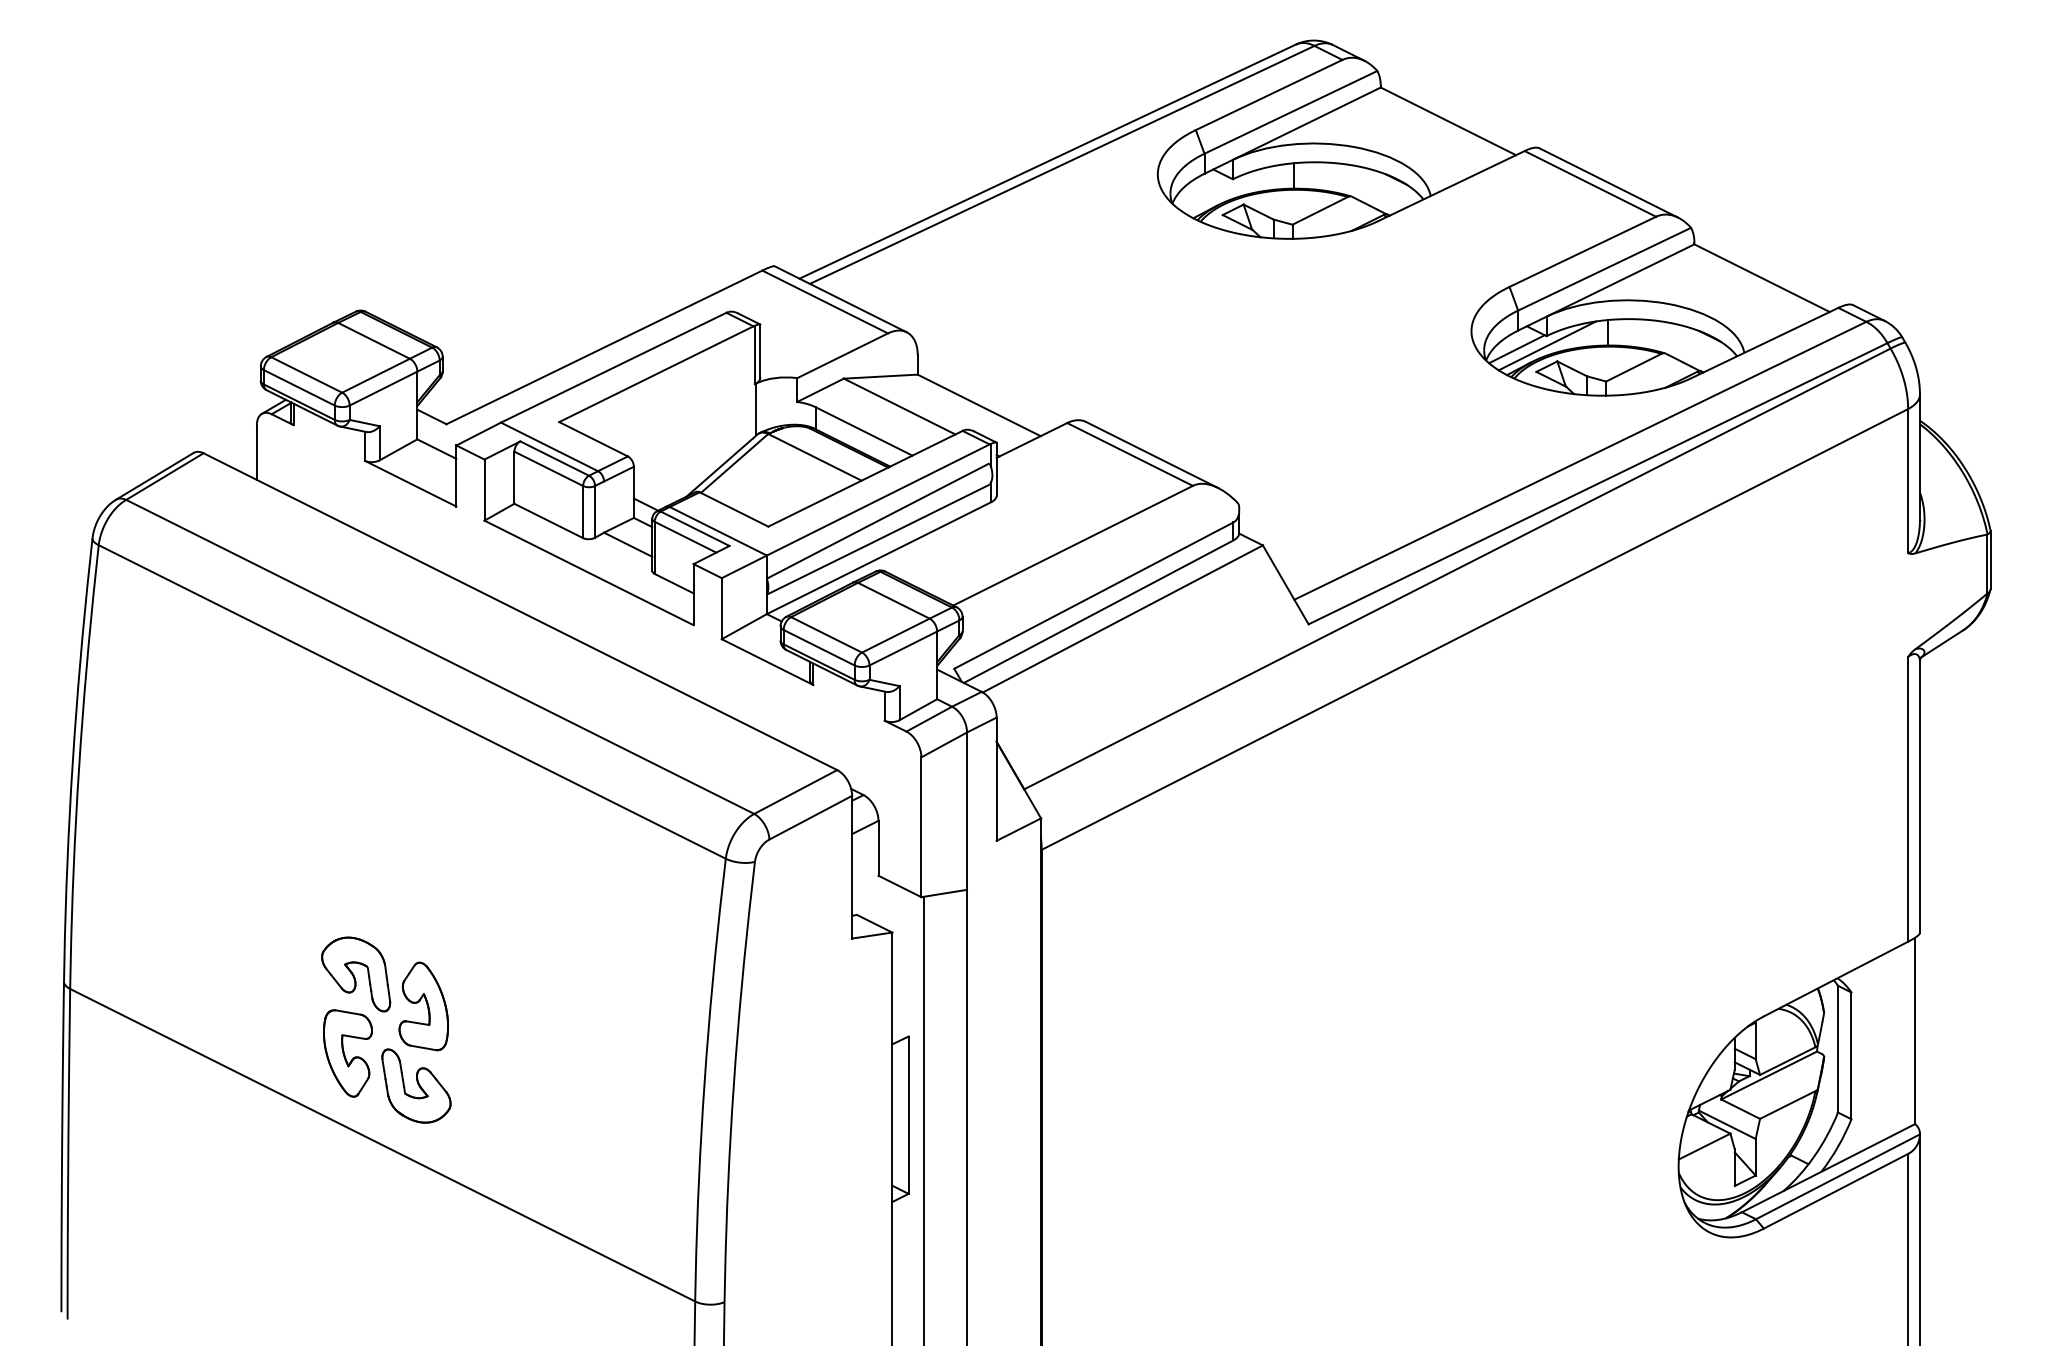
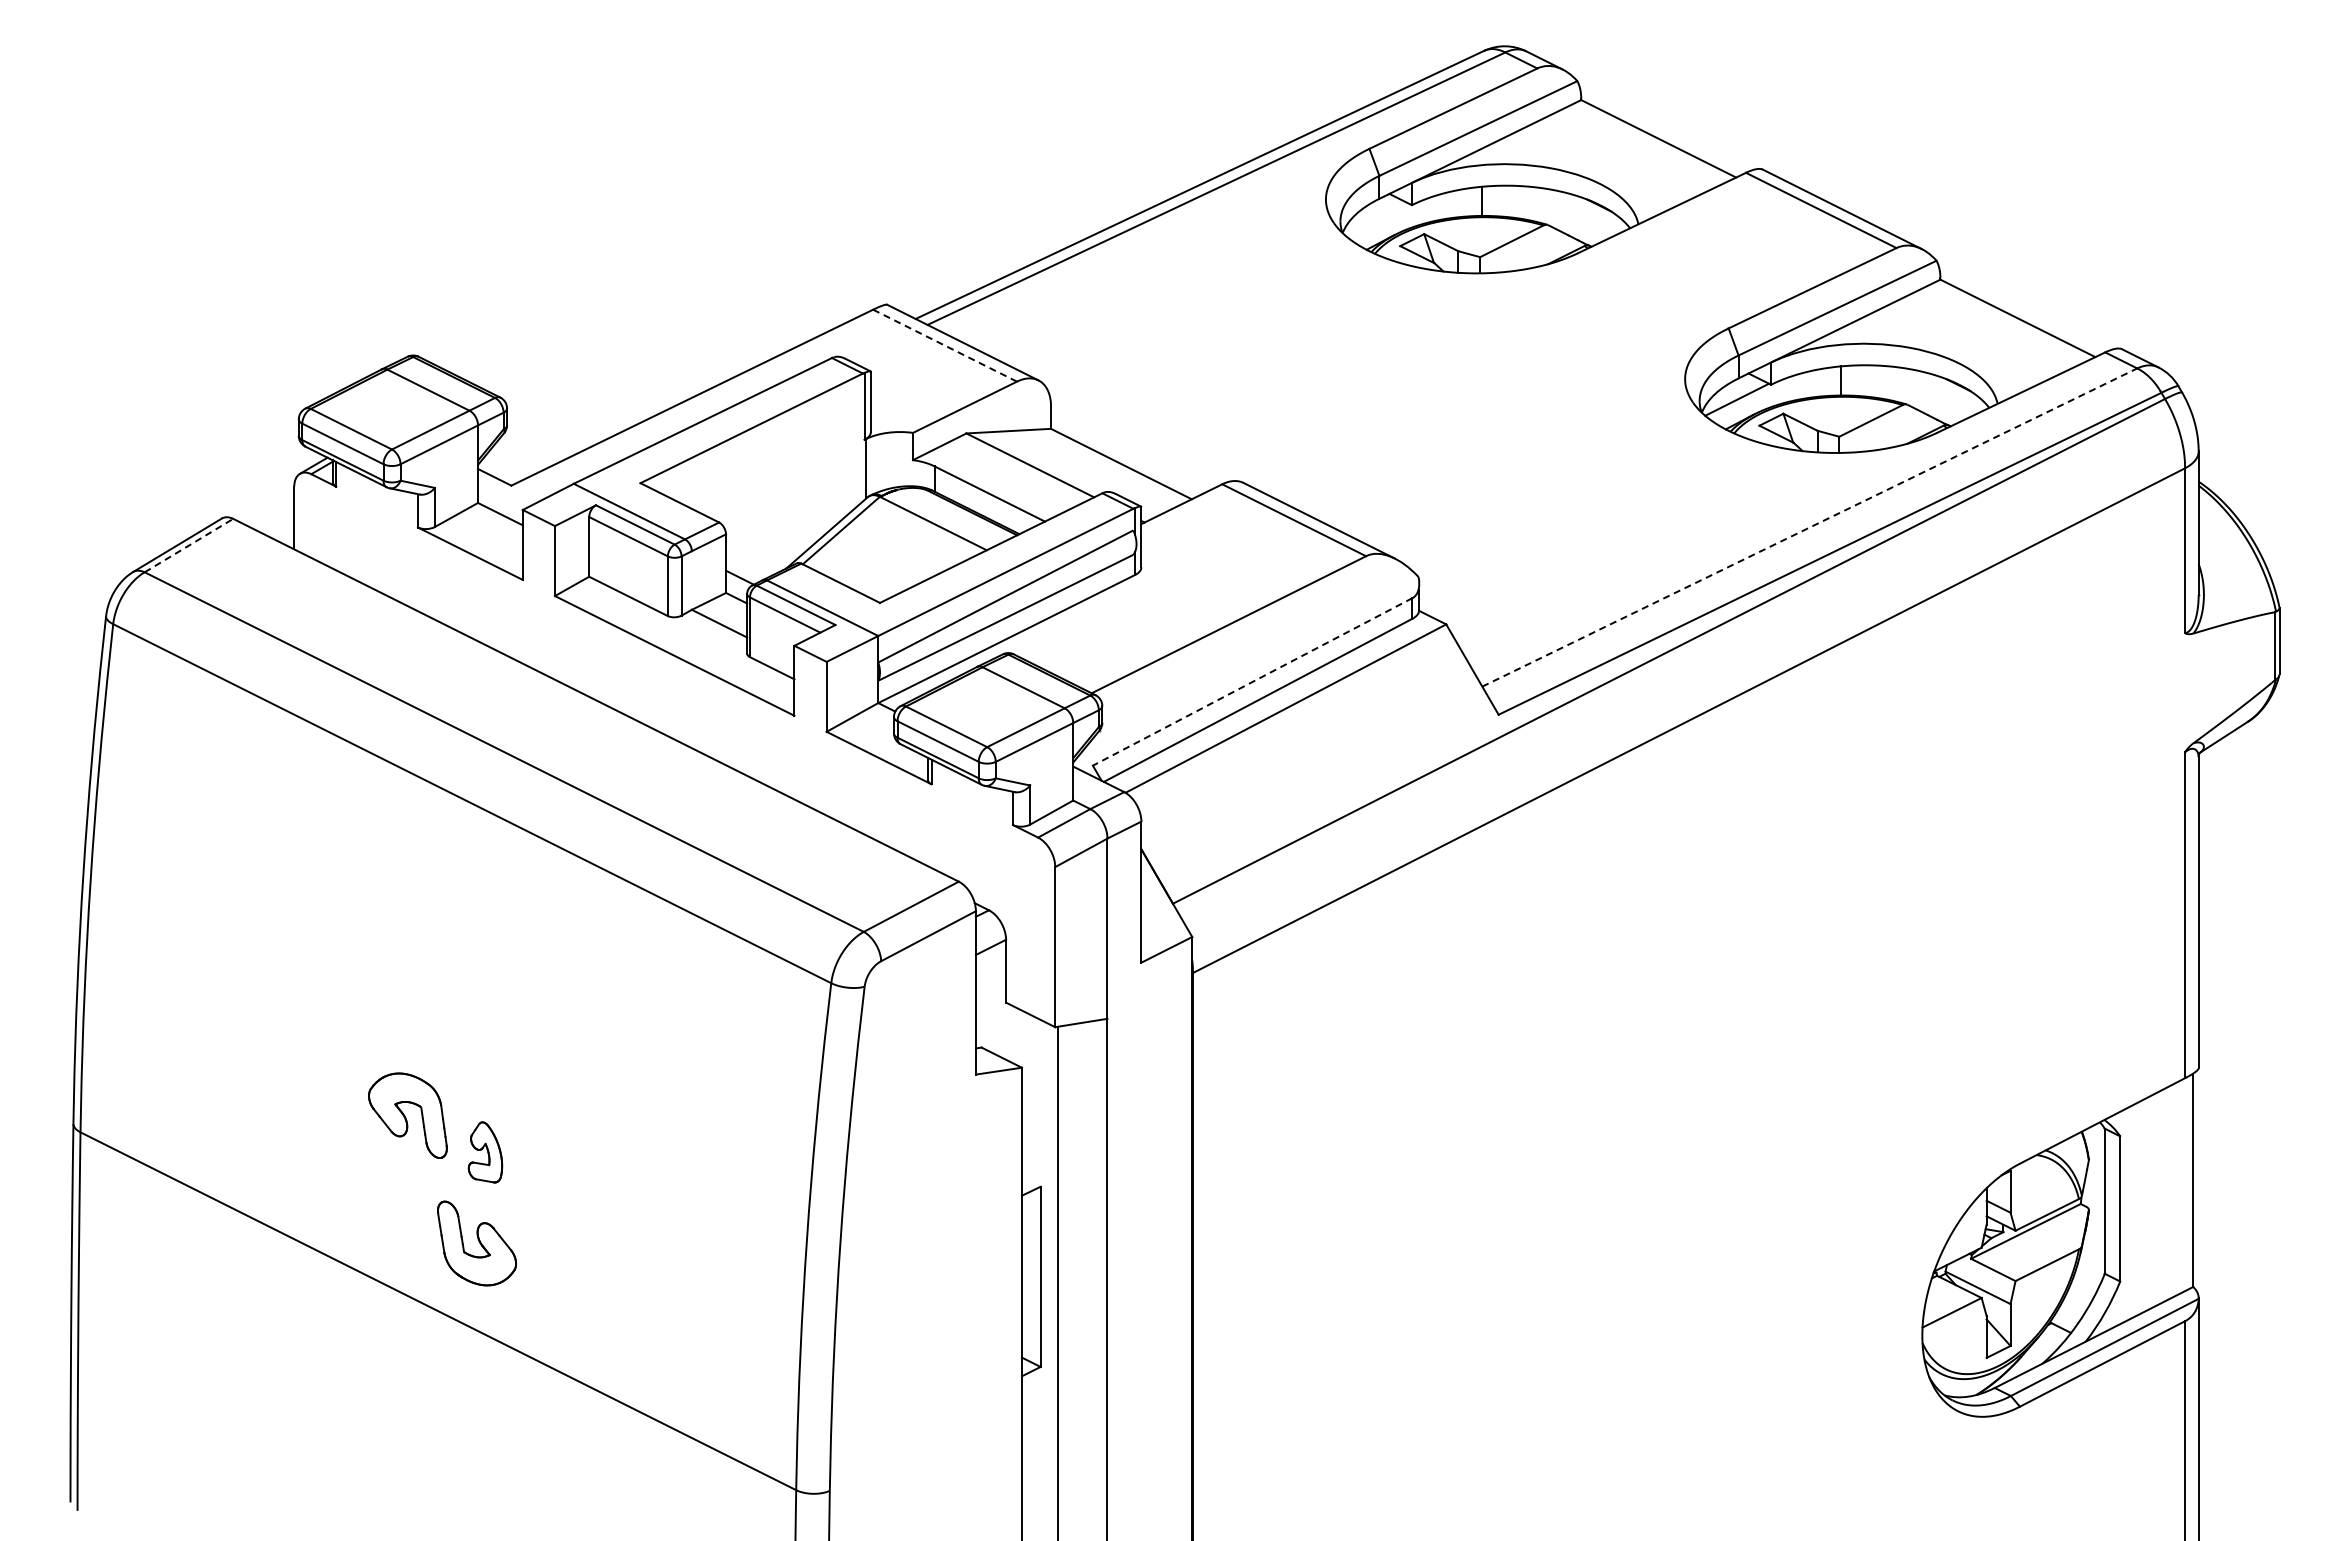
line: (825, 301) -> (945, 345), solid -> dashed
line: (1546, 345) -> (1771, 395), removed
line: (1580, 460) -> (1810, 527), solid -> dashed
line: (164, 476) -> (188, 545), solid -> dashed
line: (1093, 596) -> (1252, 682), solid -> dashed
part: (423, 1006) -> (485, 1152), size x0.6
part: (347, 1052) -> (398, 1205), removed

